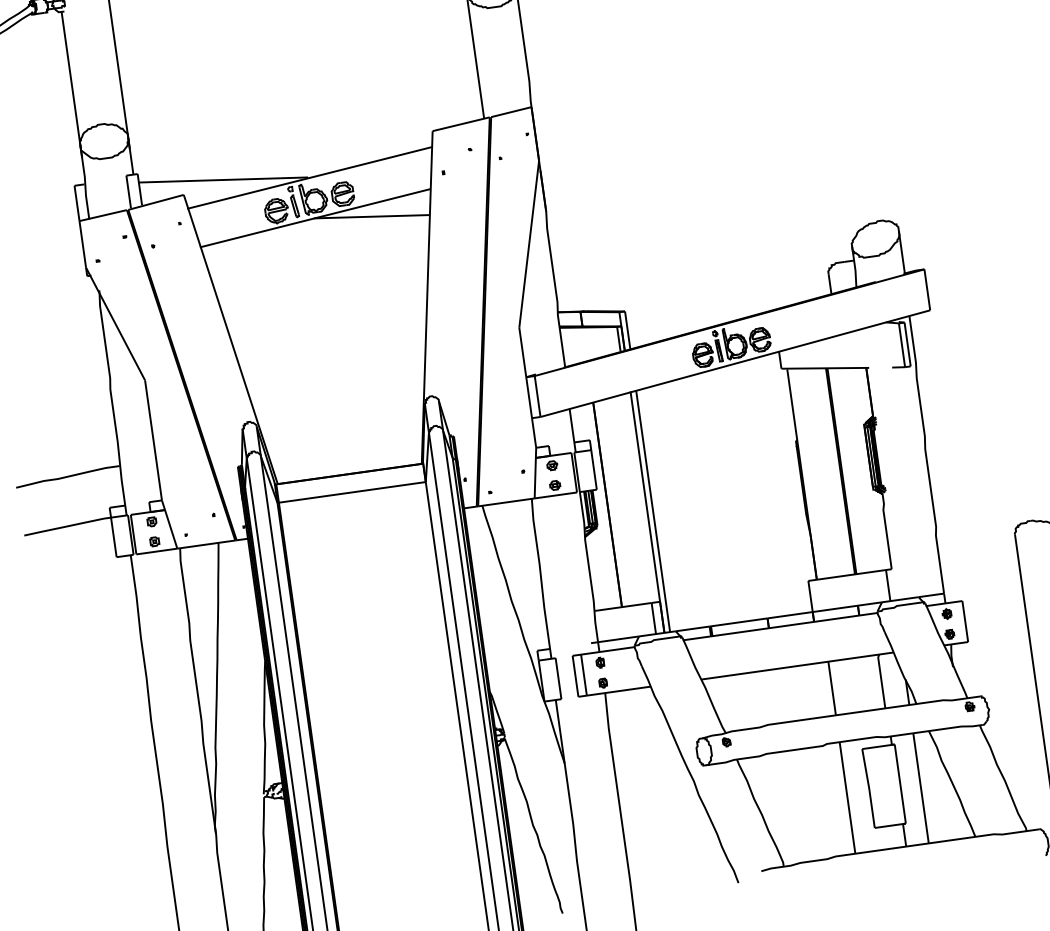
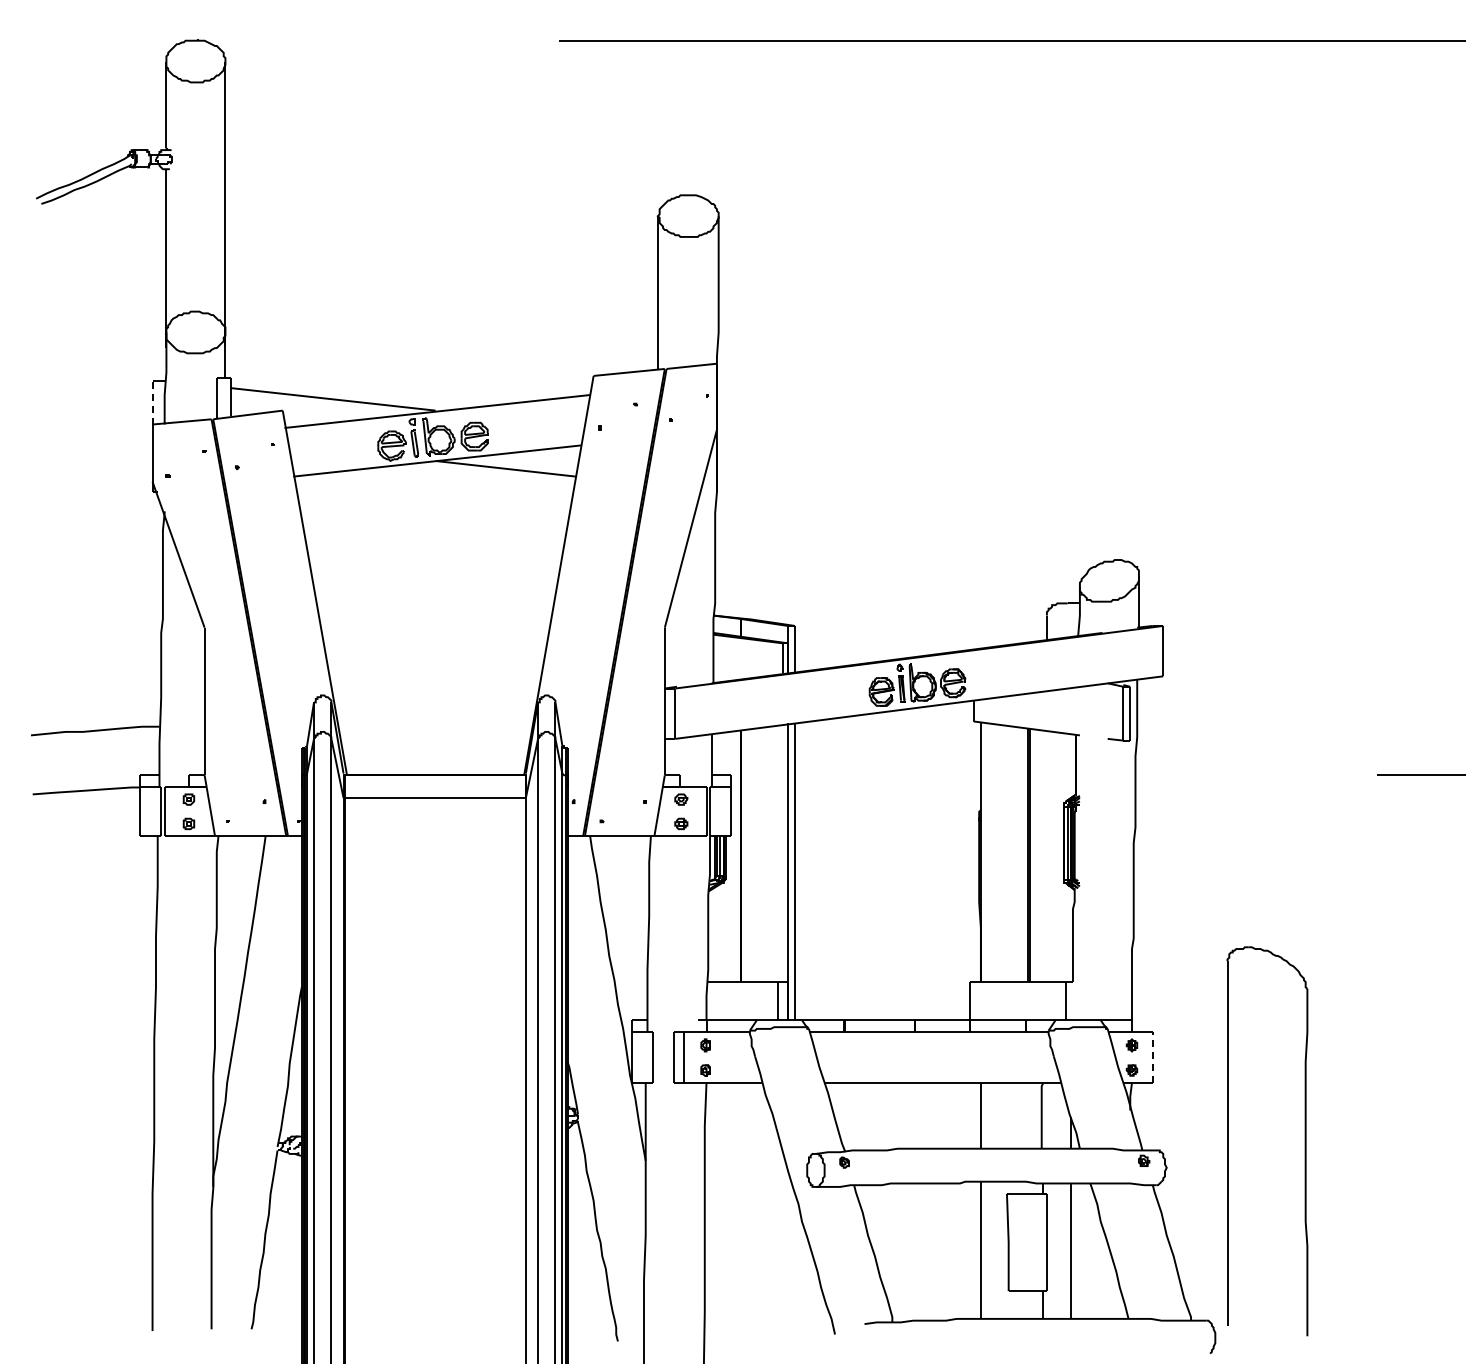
line: (76, 203) -> (152, 402), solid -> dashed
line: (965, 621) -> (1152, 1057), solid -> dashed

